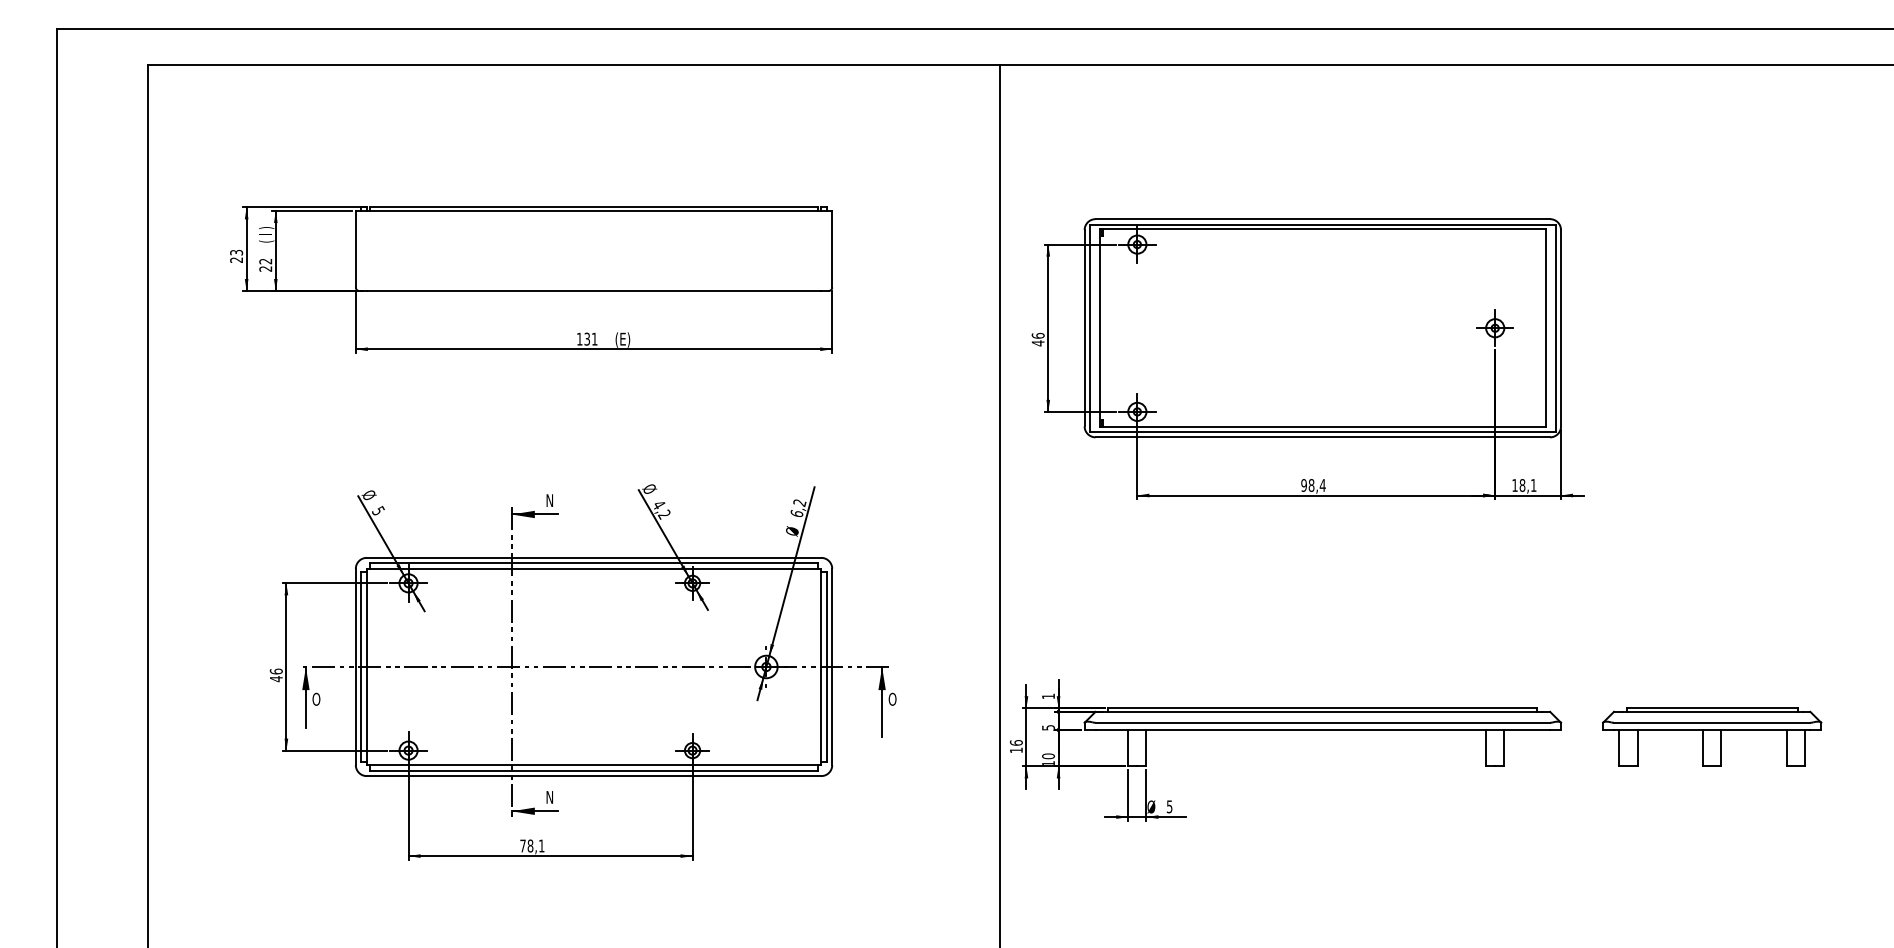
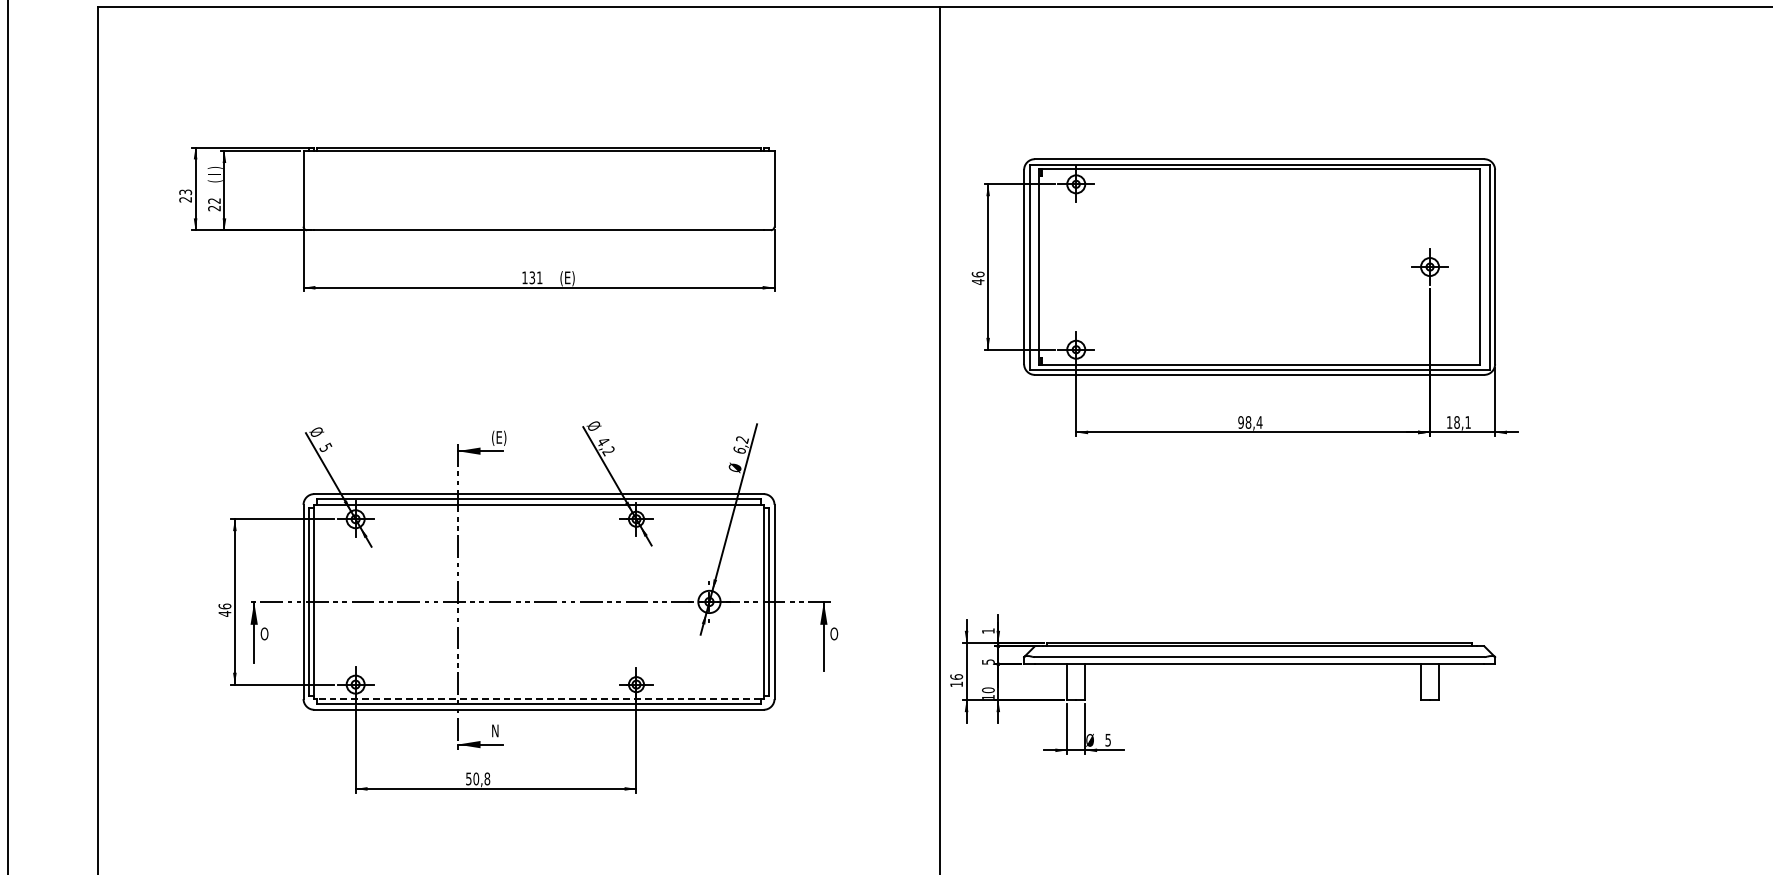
text: (553, 501) -> (498, 438), N -> (E)
part: (1712, 736) -> (1644, 670), removed
line: (593, 765) -> (538, 699), solid -> dashed
text: (532, 845) -> (478, 778), 78,1 -> 50,8

